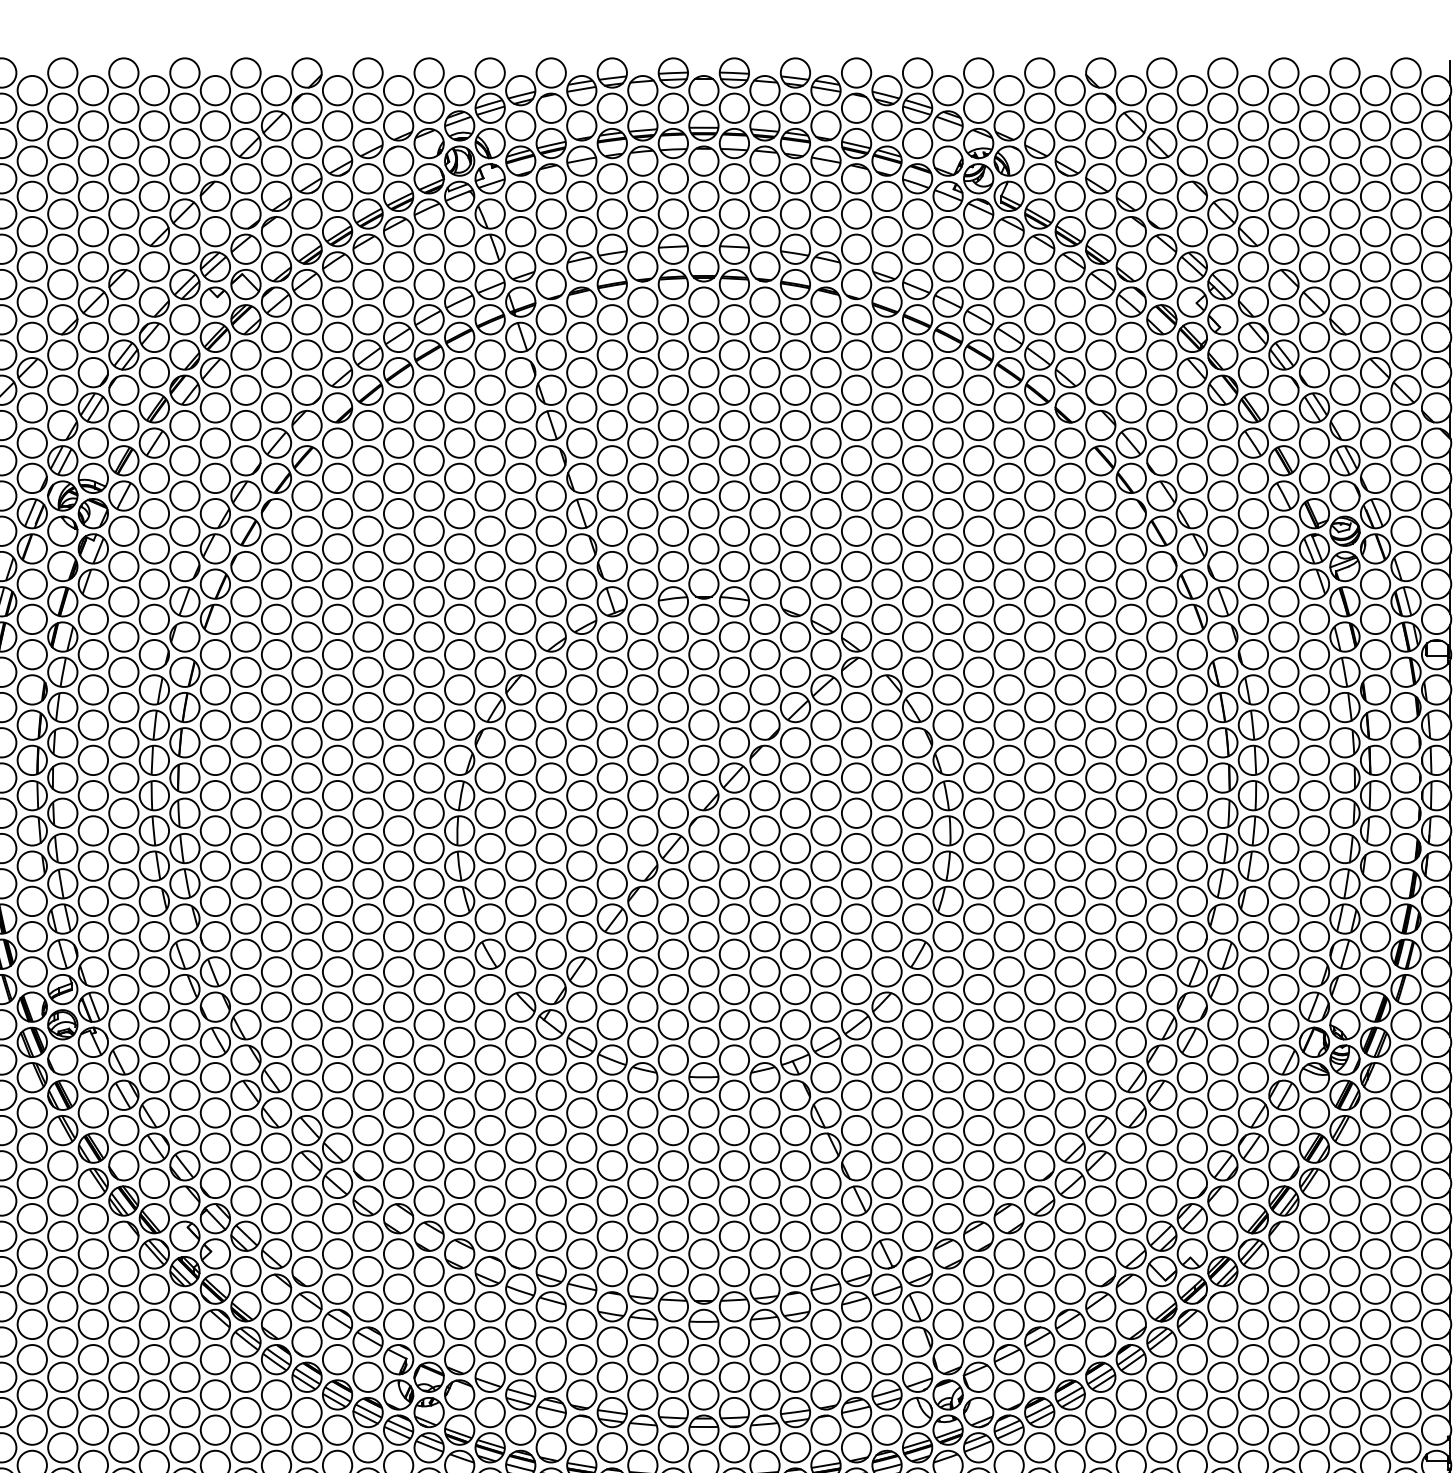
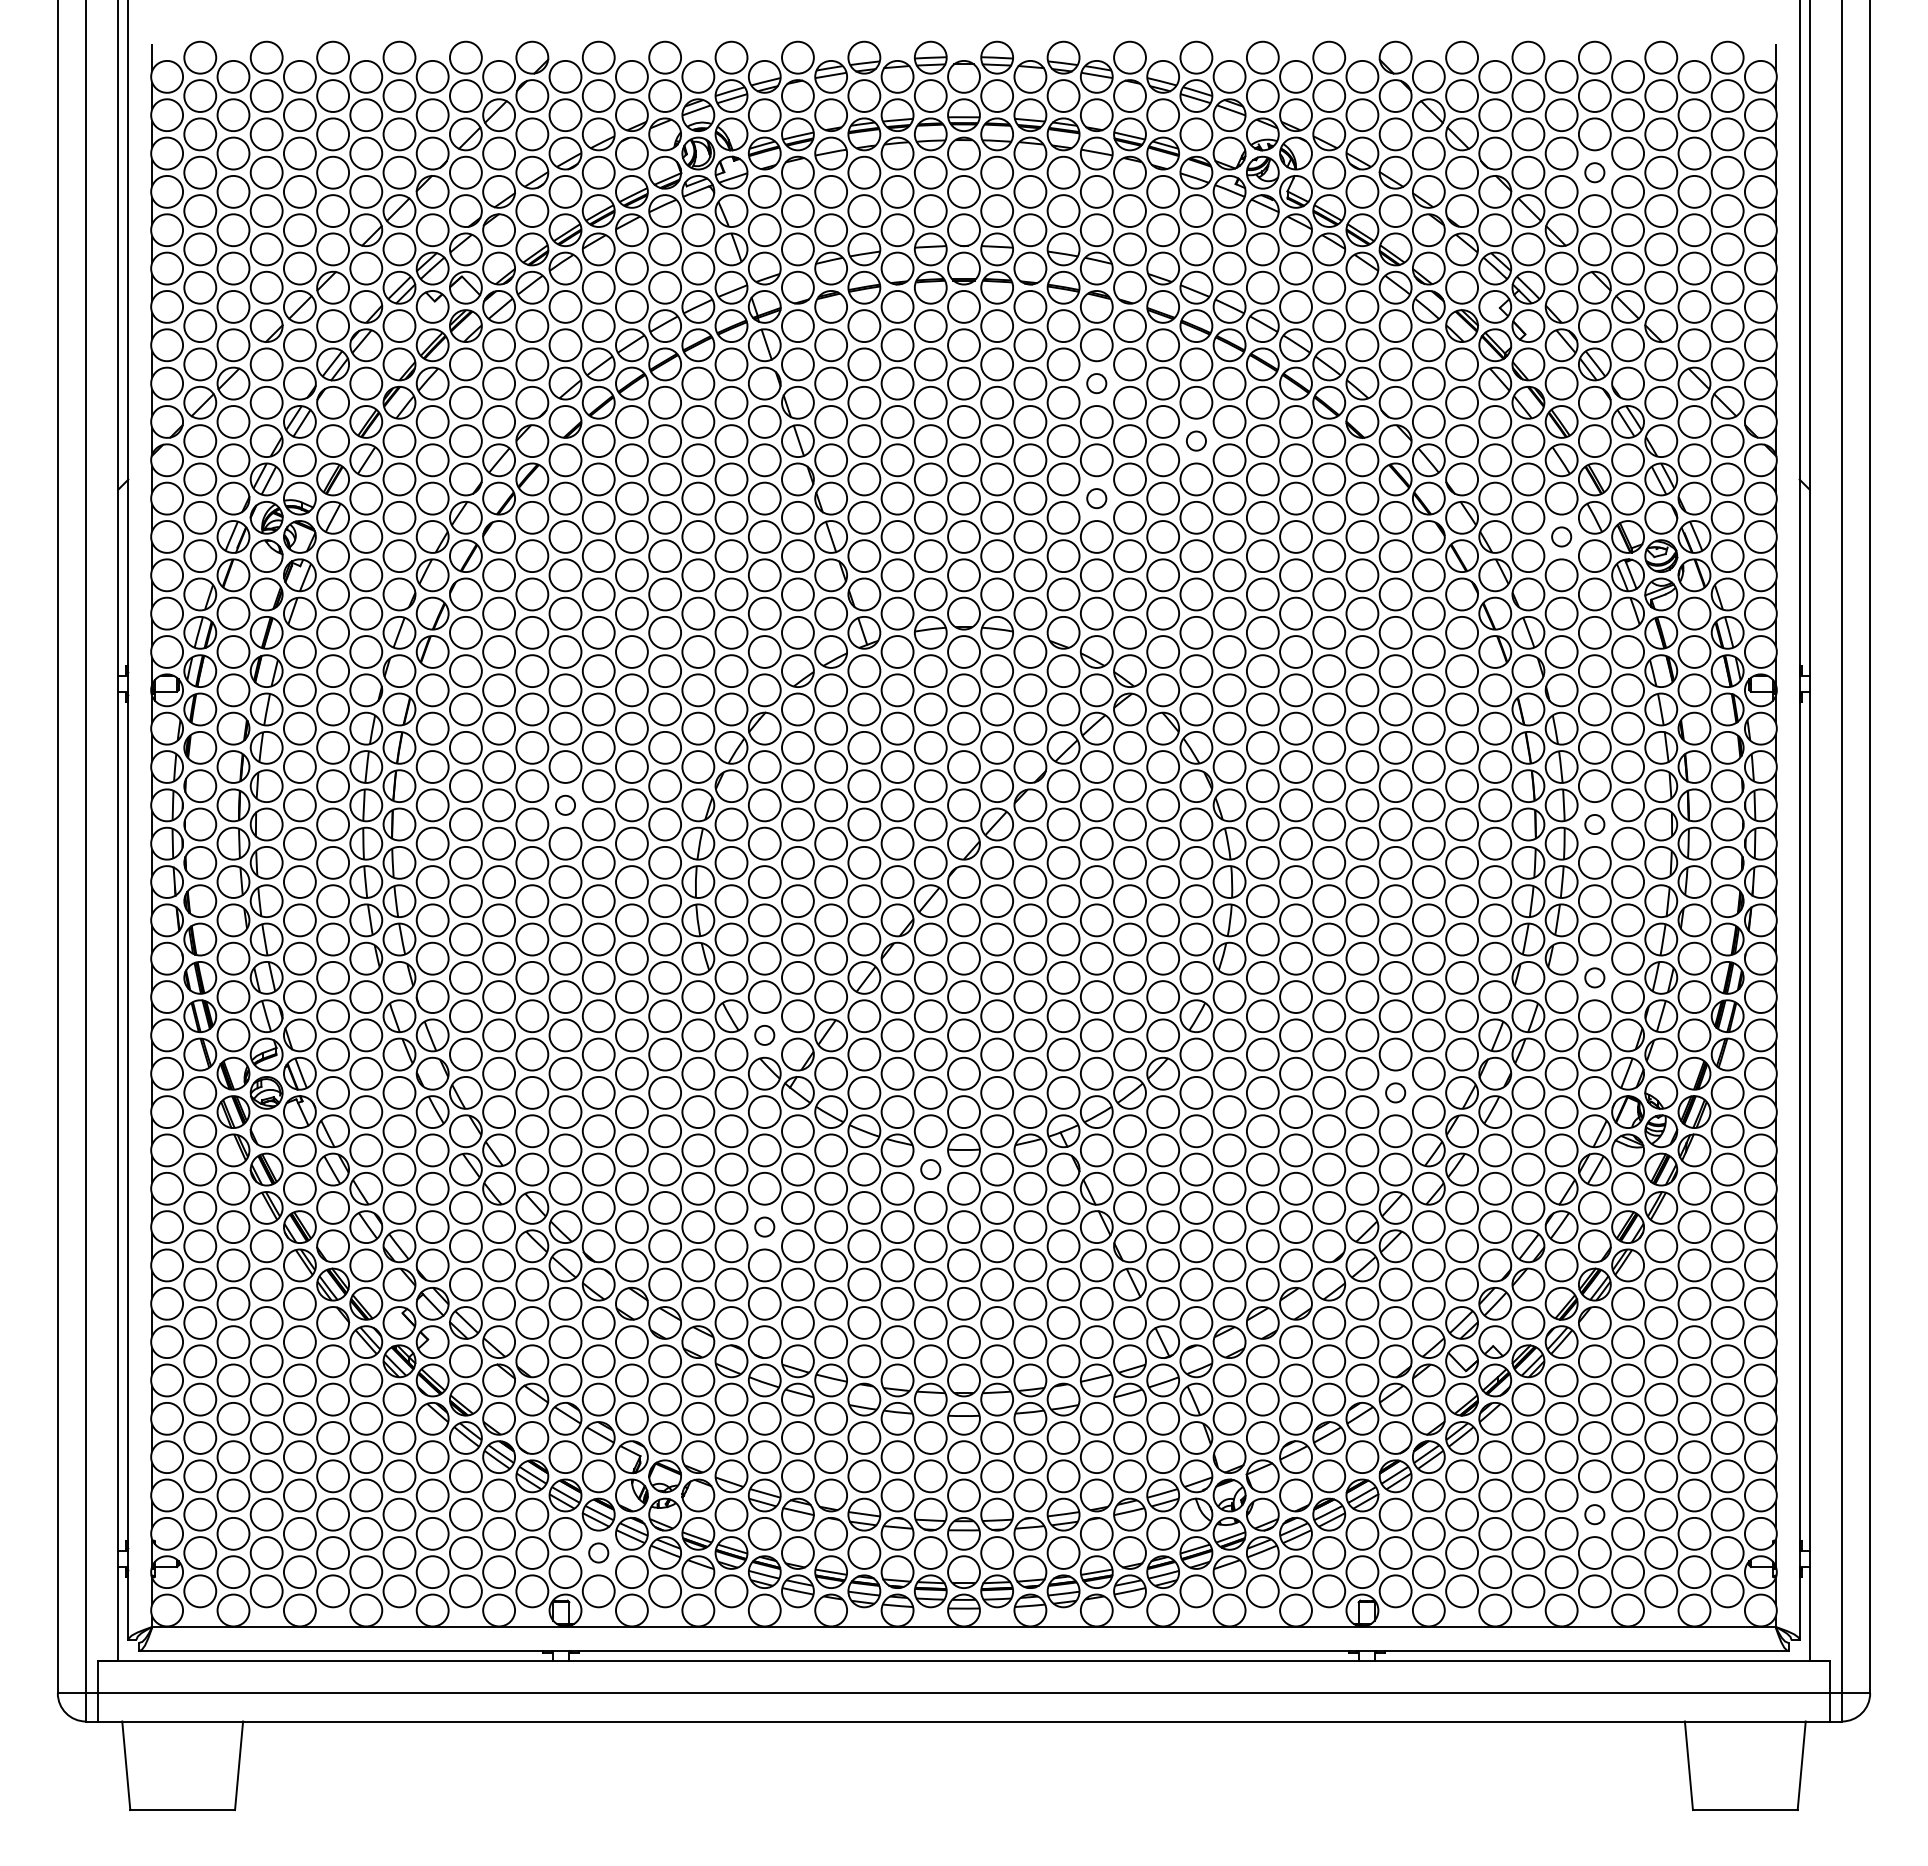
circle: (1283, 178) -> (1594, 172), size x0.6
circle: (825, 372) -> (1096, 383), size x0.6
circle: (917, 425) -> (1196, 441), size x0.6
circle: (825, 478) -> (1096, 498), size x0.6
circle: (1253, 513) -> (1561, 536), size x0.6
circle: (337, 760) -> (565, 805), size x0.6
circle: (1283, 778) -> (1594, 824), size x0.6
circle: (1283, 918) -> (1594, 977), size x0.6
circle: (520, 972) -> (764, 1035), size x0.6
circle: (1100, 1024) -> (1395, 1092), size x0.6
circle: (673, 1095) -> (930, 1169), size x0.6
circle: (520, 1148) -> (764, 1227), size x0.6
circle: (1283, 1412) -> (1594, 1514), size x0.6
circle: (367, 1447) -> (598, 1552), size x0.6

